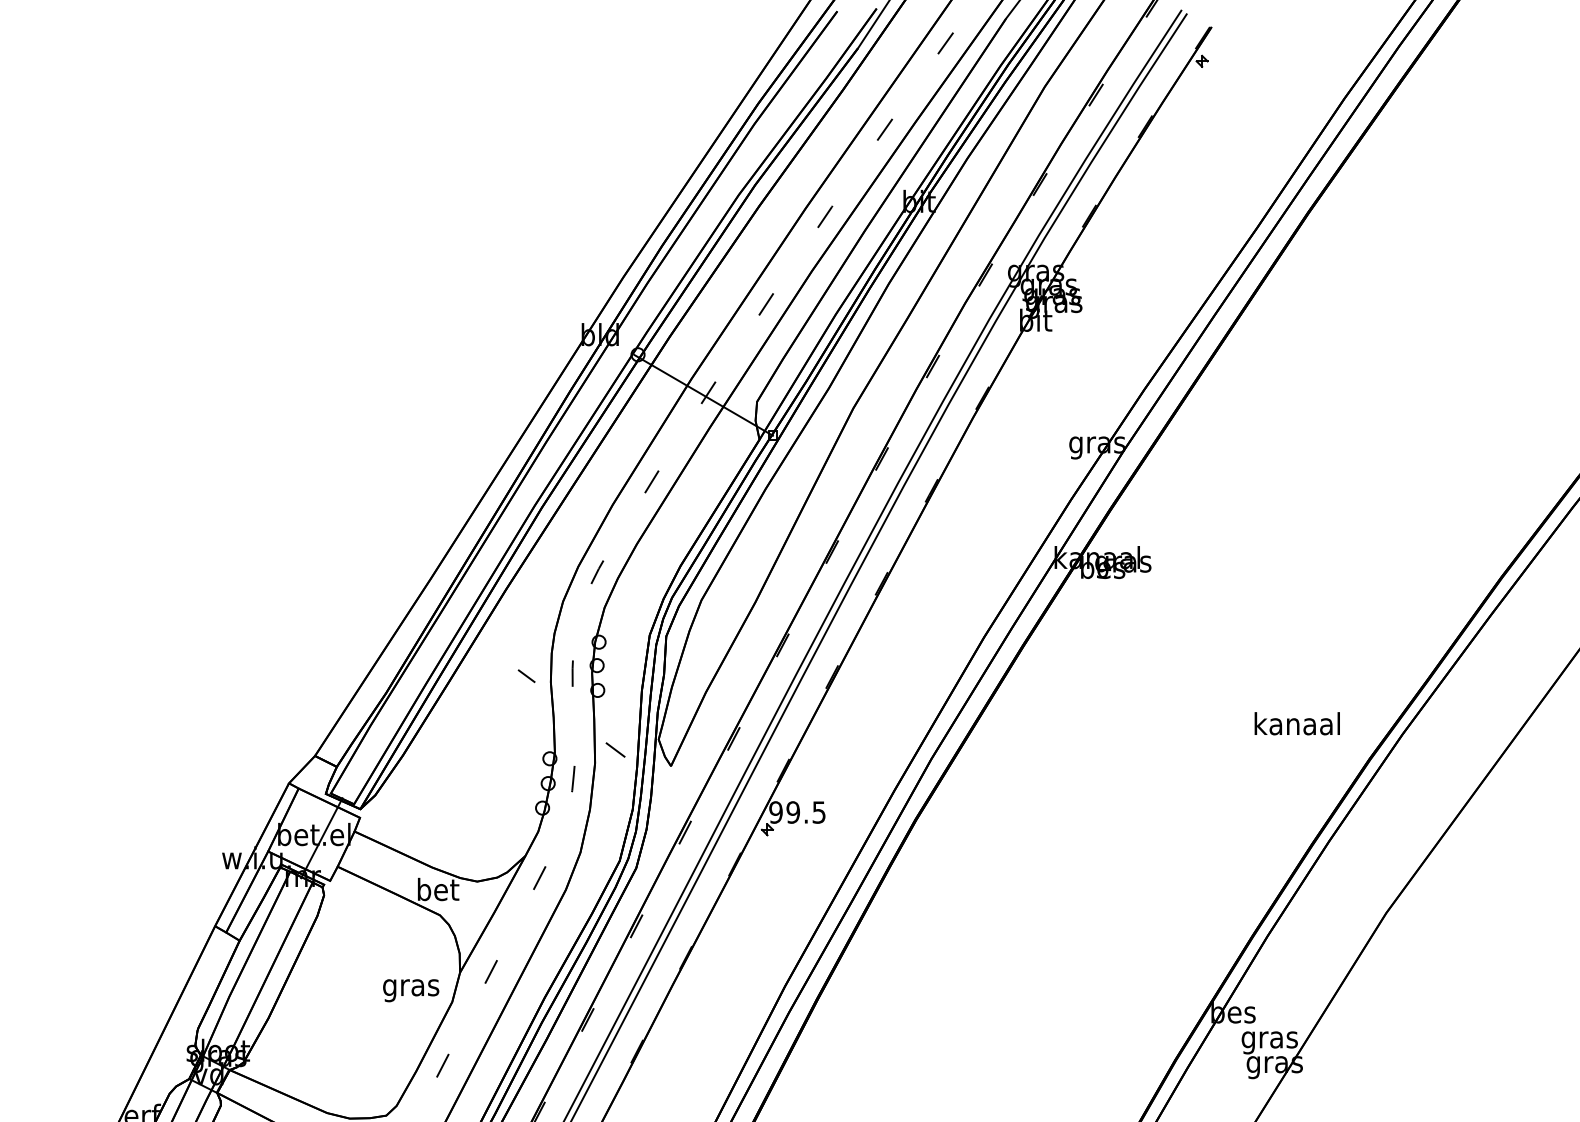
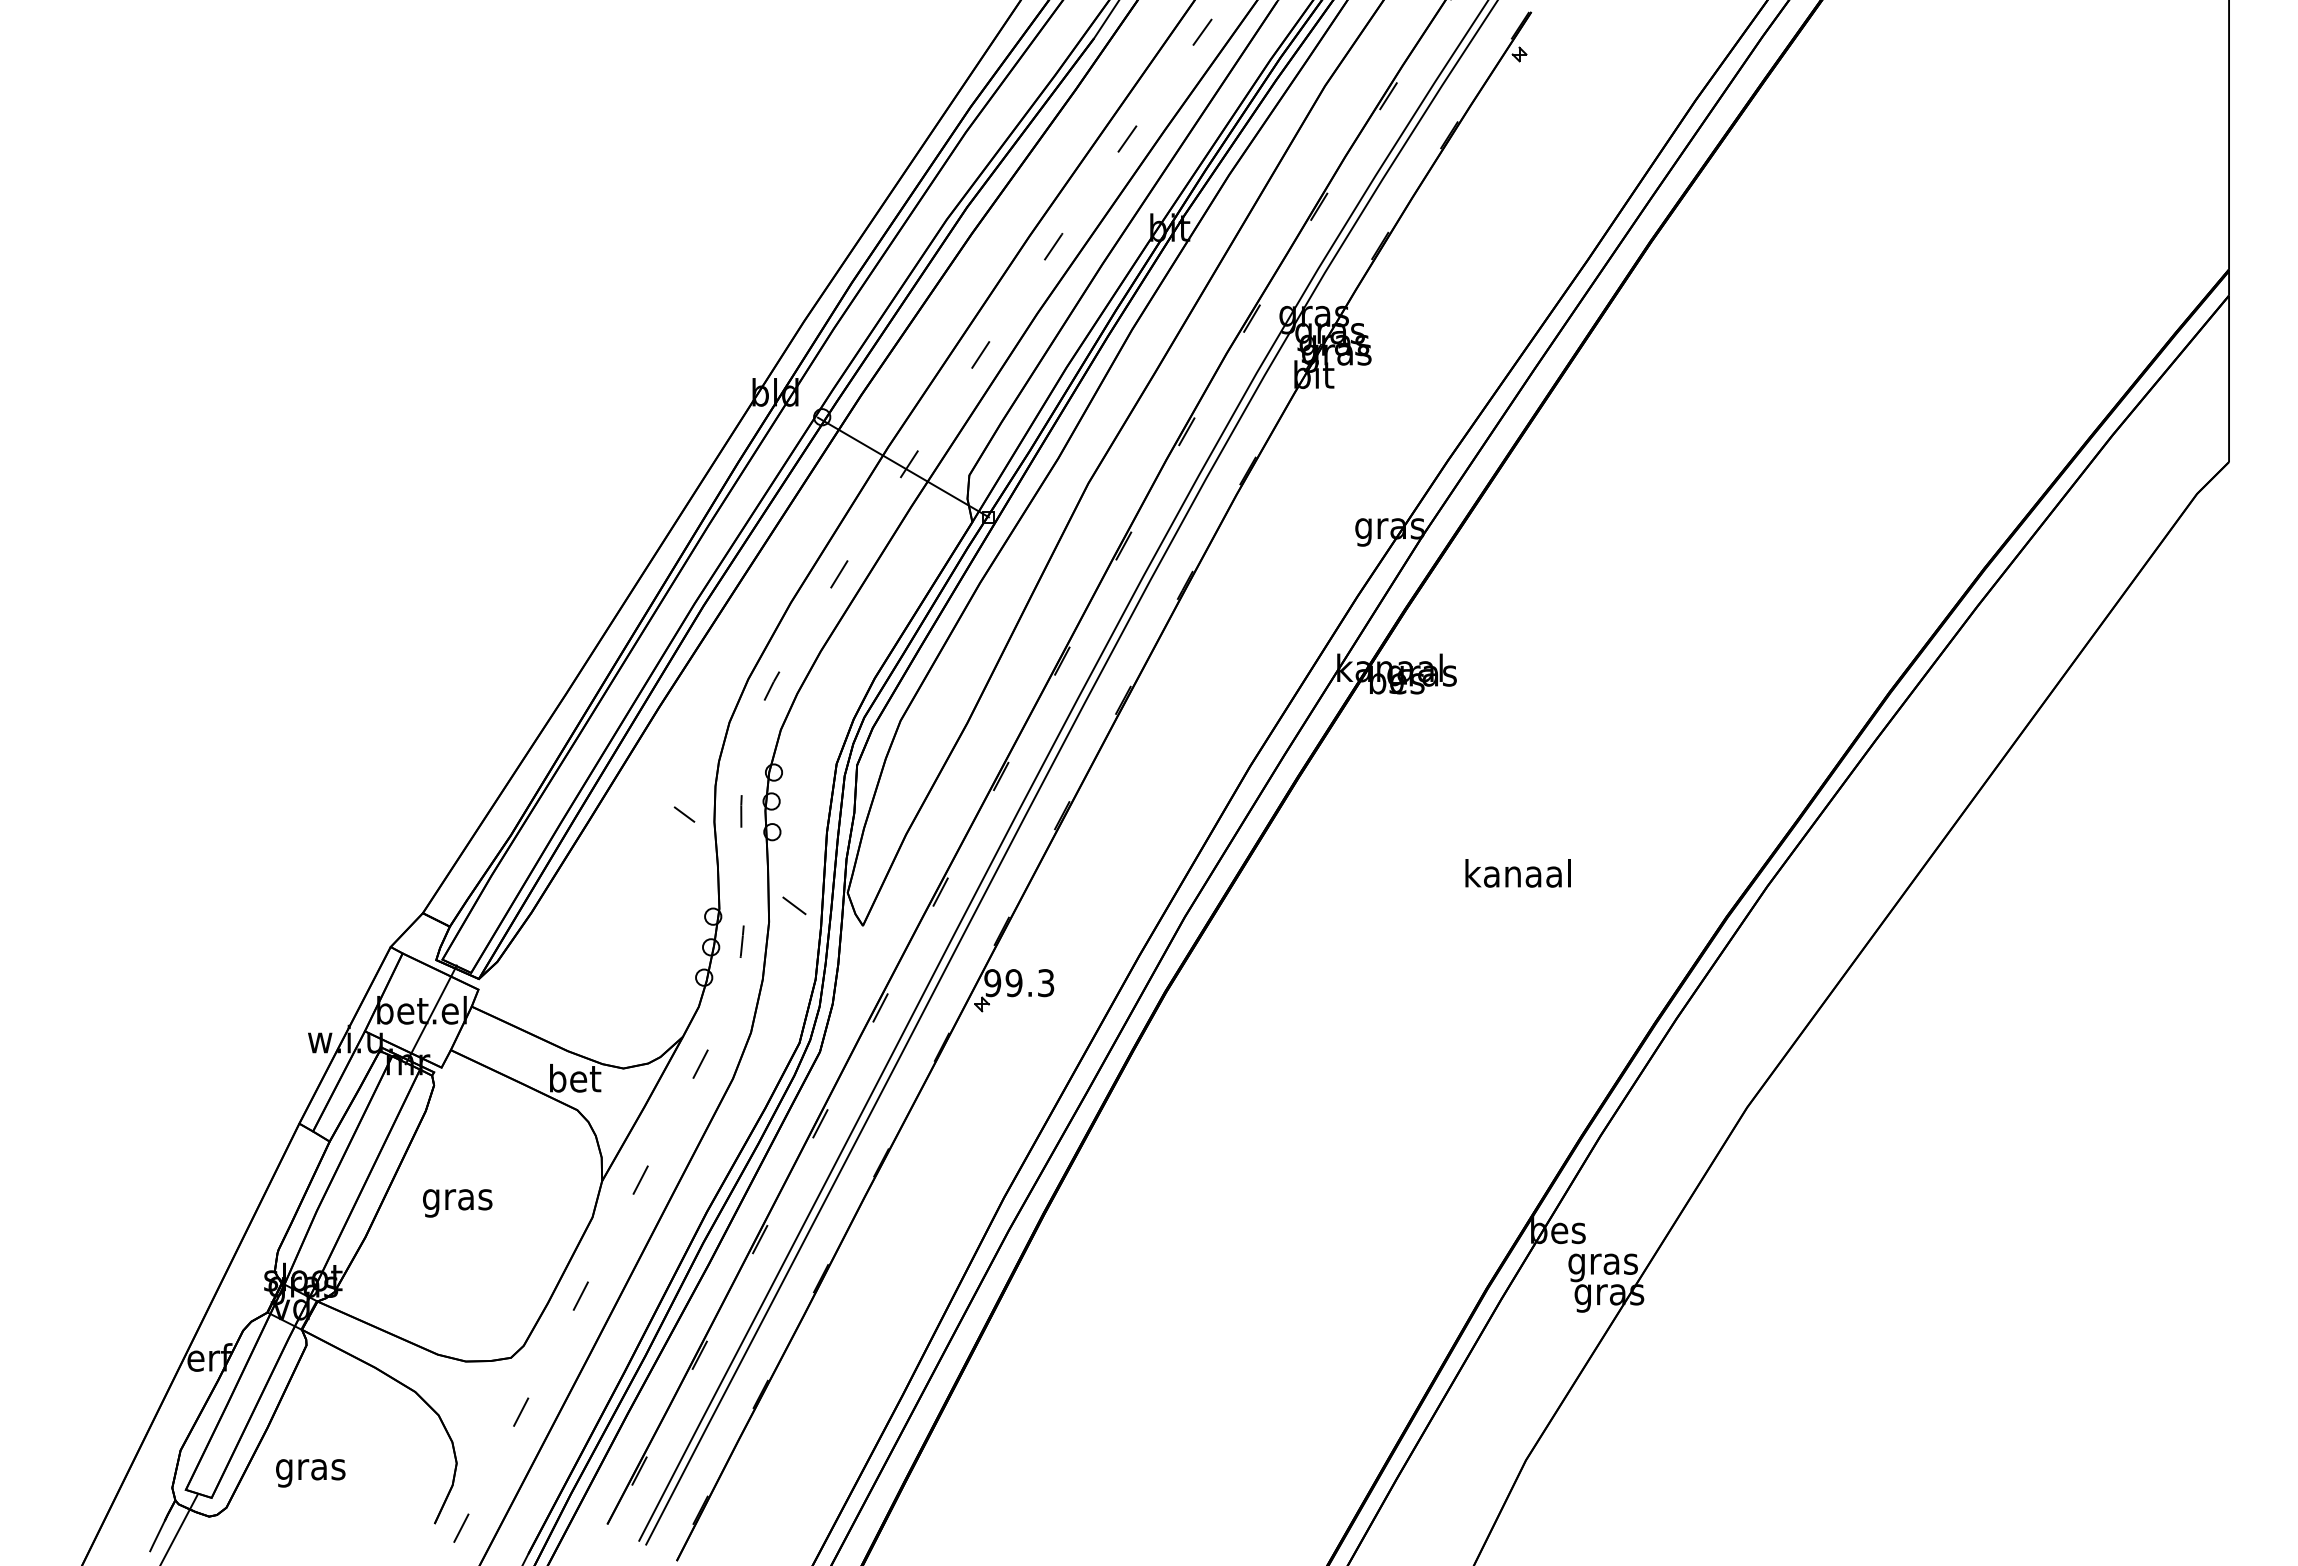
text: (1296, 723) -> (1517, 873), moved
text: (819, 812) -> (1046, 982), 99.5 -> 99.3
text: (410, 990) -> (457, 1203), moved

